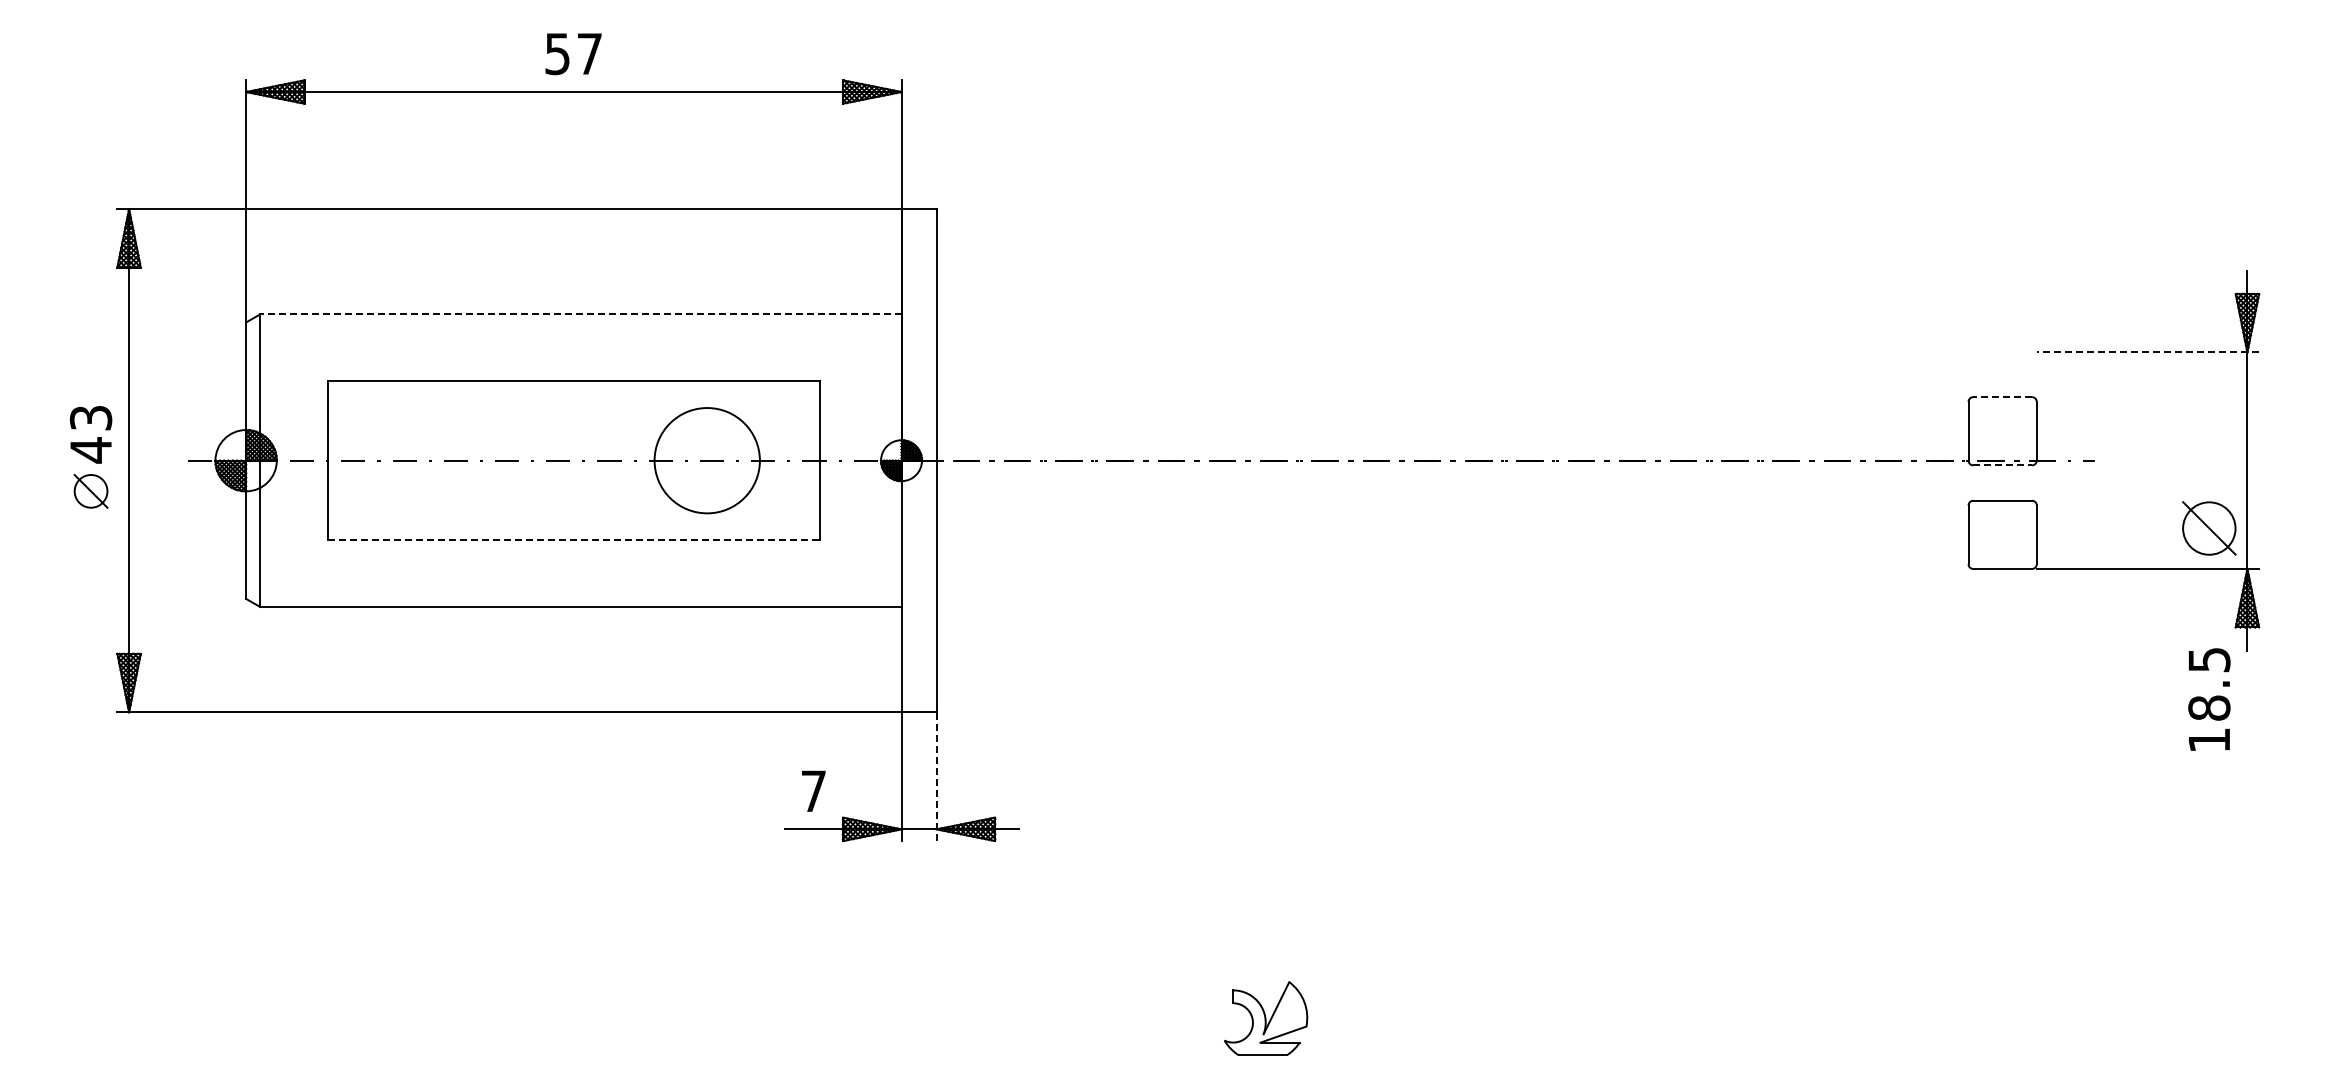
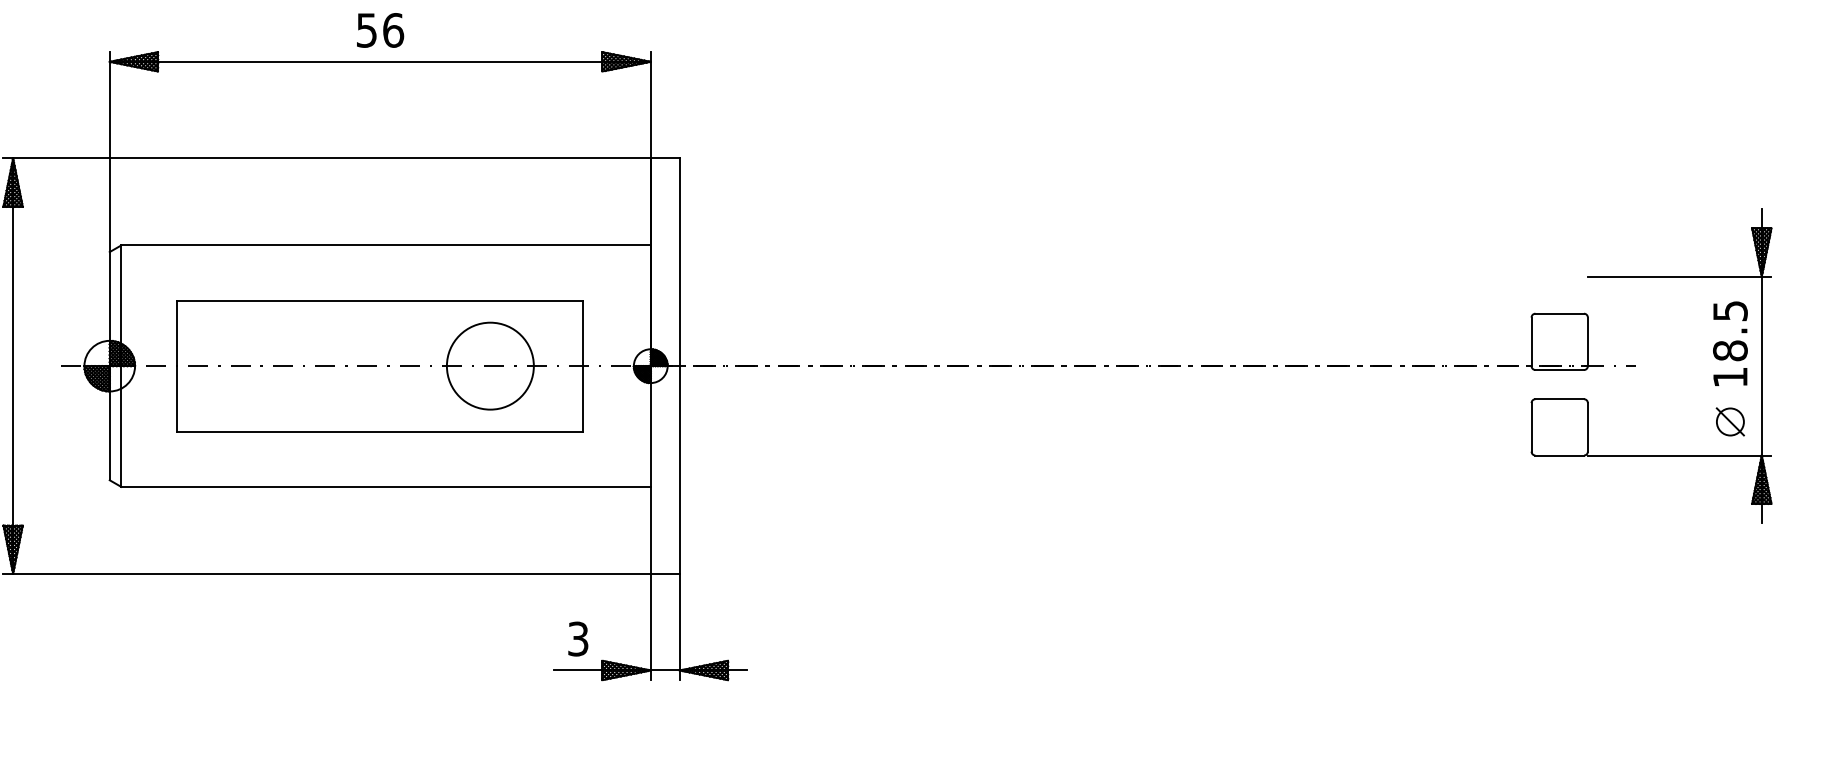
text: (589, 53) -> (393, 30), 57 -> 56
line: (580, 314) -> (385, 245), dashed -> solid
line: (2147, 352) -> (1679, 276), dashed -> solid
line: (2002, 397) -> (1559, 313), dashed -> solid
line: (2003, 465) -> (1560, 370), dashed -> solid
part: (2209, 527) -> (1730, 421), size x0.62
line: (573, 540) -> (379, 432), dashed -> solid
text: (2209, 699) -> (1730, 343), moved
line: (936, 776) -> (679, 626), dashed -> solid
text: (813, 791) -> (578, 639), 7 -> 3

